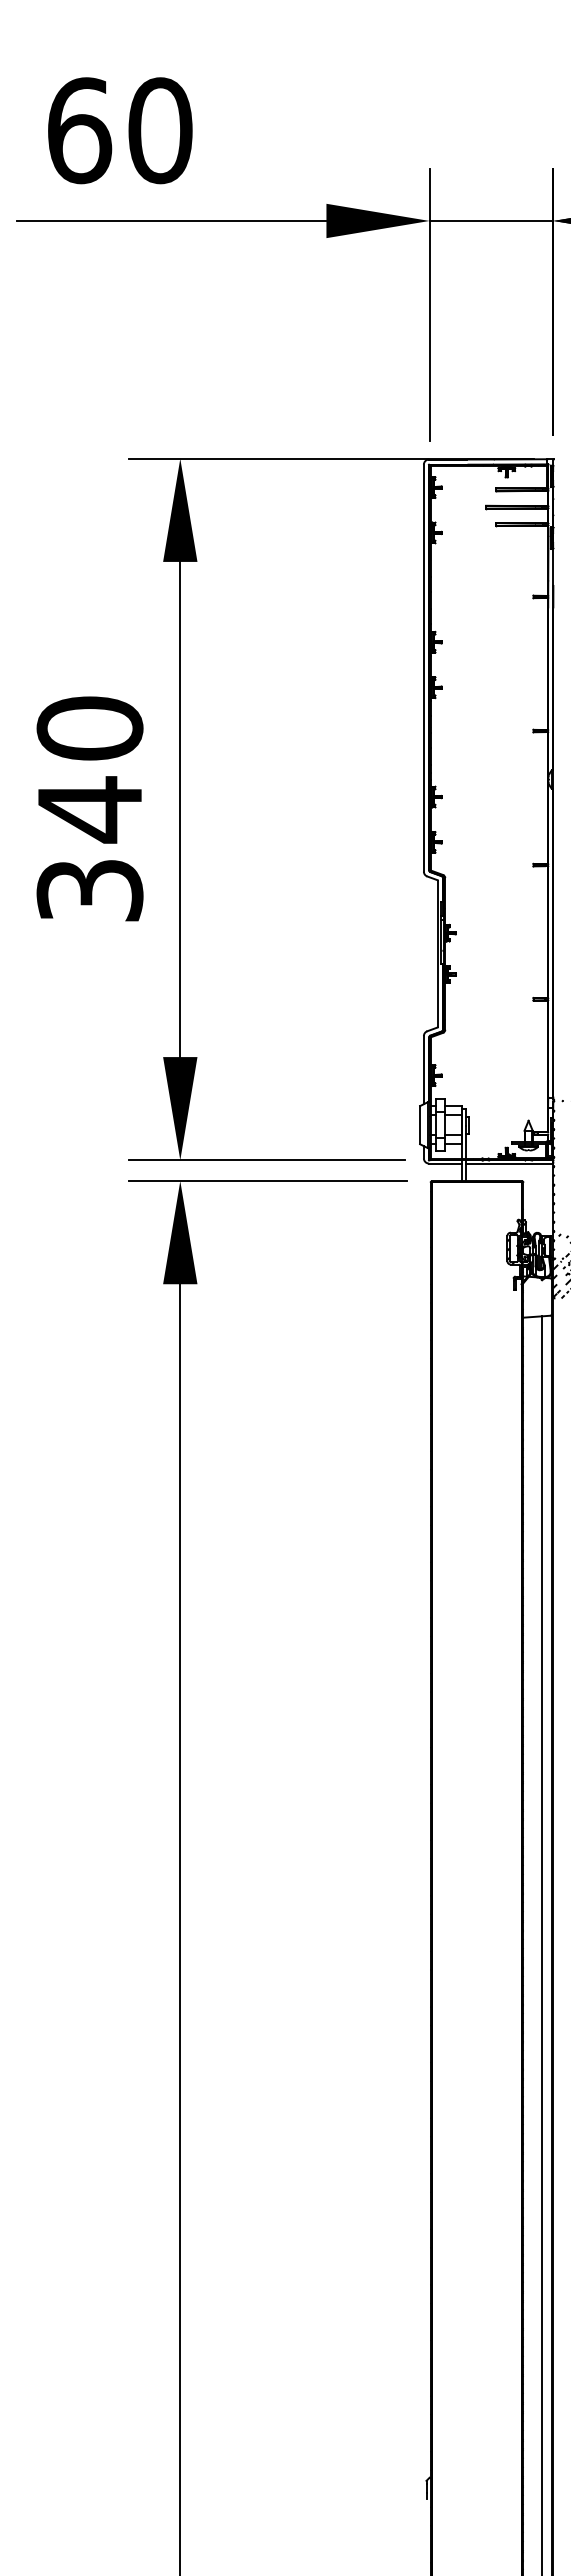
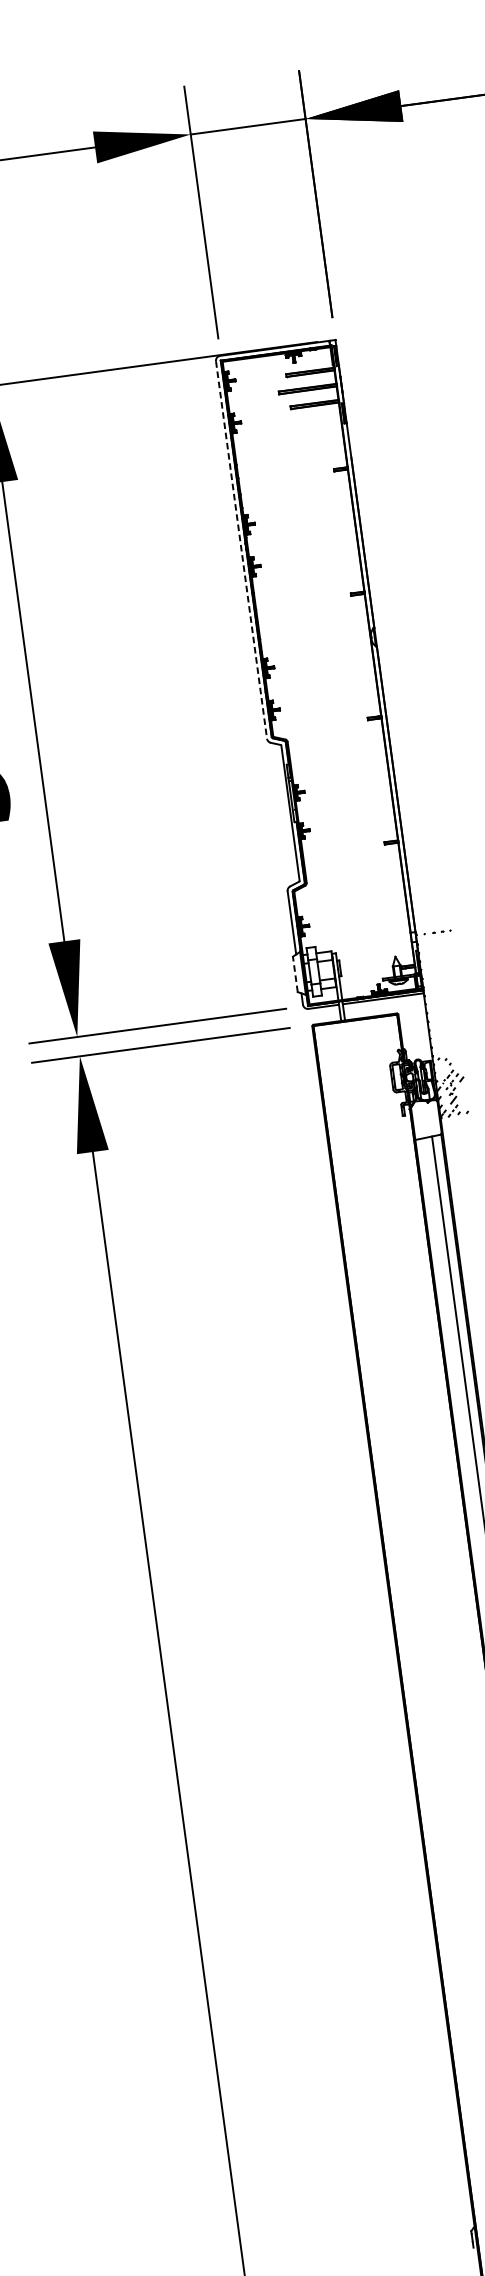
line: (423, 668) -> (241, 550), solid -> dashed
line: (420, 1124) -> (295, 973), solid -> dashed

